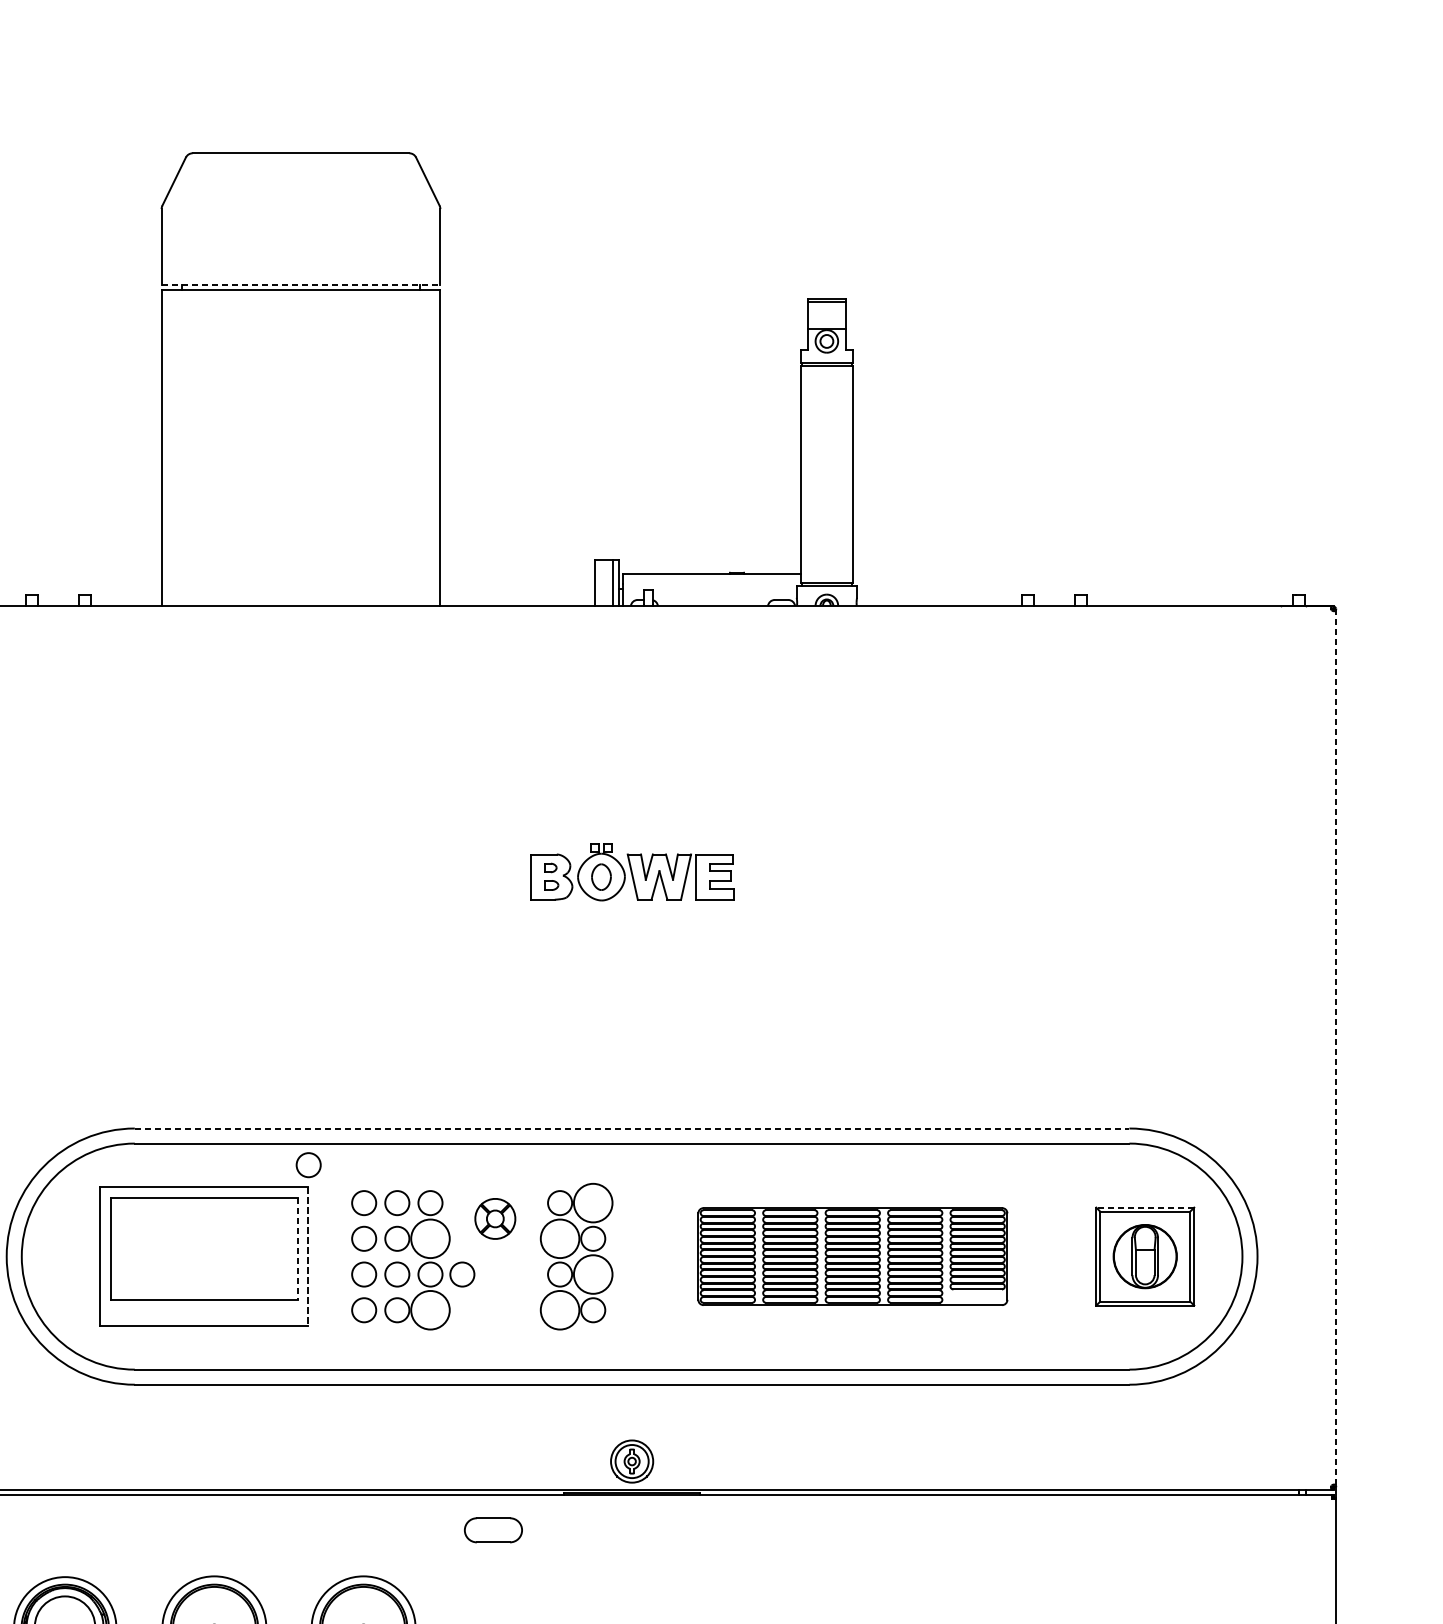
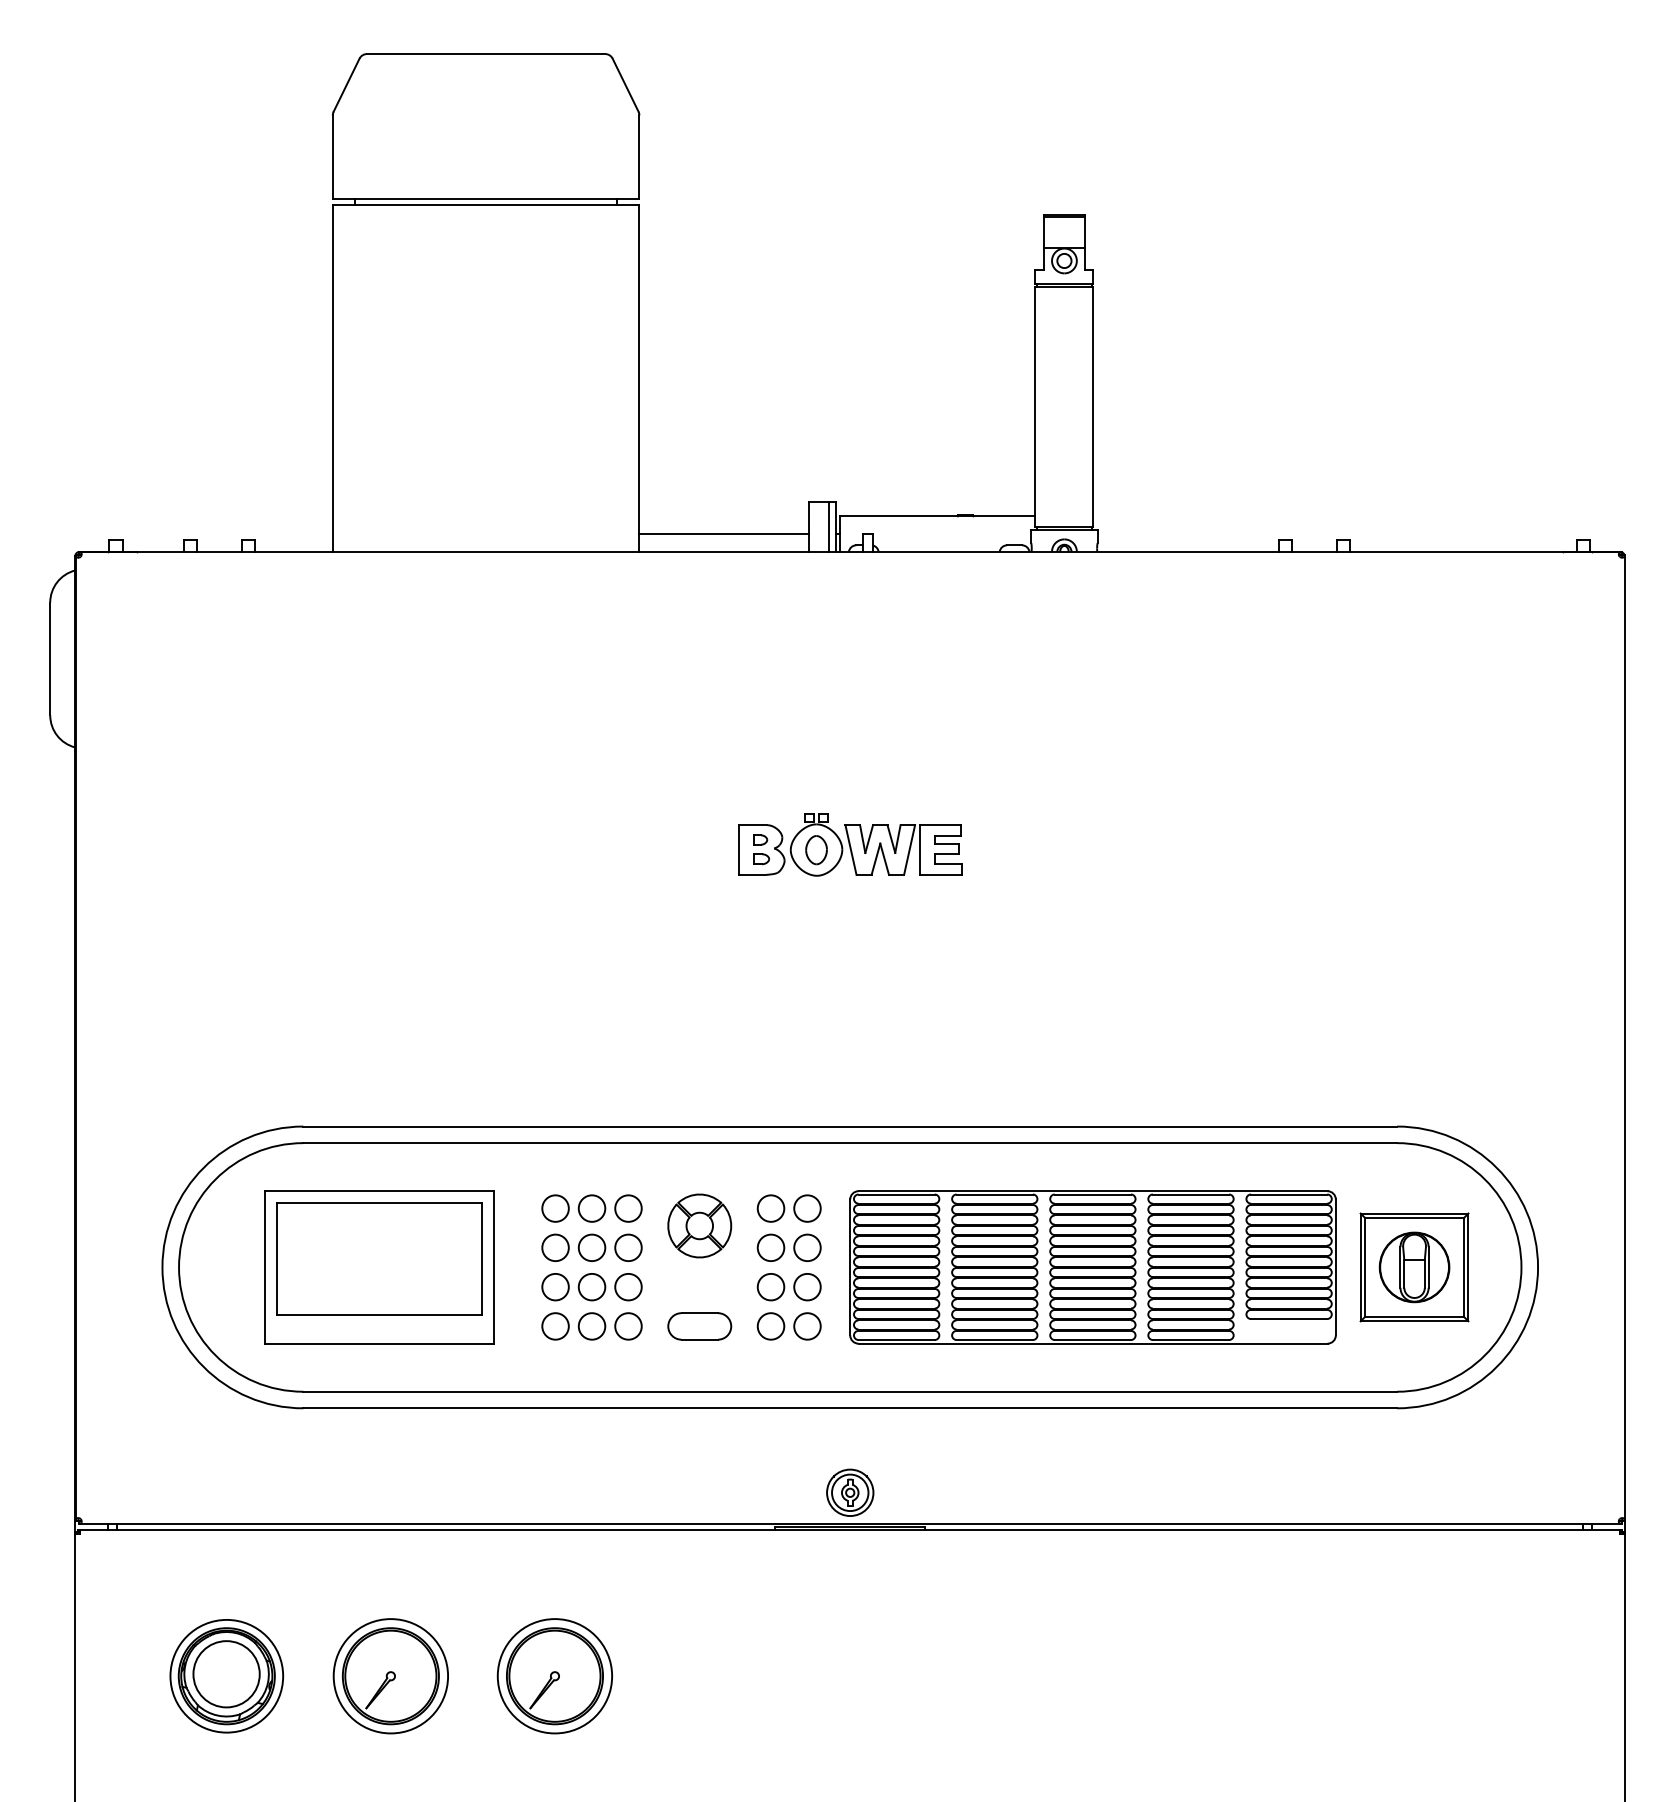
line: (301, 284) -> (486, 198), dashed -> solid
line: (517, 589) -> (724, 533), added
line: (1336, 1048) -> (1624, 1038), dashed -> solid
line: (632, 1128) -> (850, 1126), dashed -> solid
circle: (308, 1164) -> (494, 1166), removed
circle: (593, 1203) -> (807, 1208), size x0.62
line: (1145, 1207) -> (1414, 1213), dashed -> solid
part: (495, 1218) -> (699, 1225), size x1.43
circle: (430, 1238) -> (628, 1247), size x0.62
circle: (559, 1238) -> (770, 1247), size x0.62
line: (297, 1249) -> (482, 1259), dashed -> solid
line: (307, 1256) -> (493, 1267), dashed -> solid
part: (852, 1256) -> (1092, 1267), size x1.43
circle: (593, 1273) -> (807, 1286), size x0.62
circle: (462, 1274) -> (663, 1287), removed
circle: (430, 1310) -> (628, 1326), size x0.62
circle: (559, 1310) -> (770, 1326), size x0.62
part: (493, 1530) -> (699, 1326), moved

